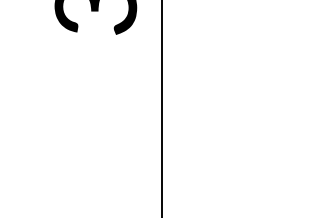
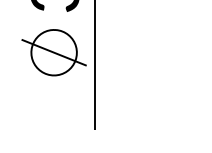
part: (93, 102) -> (53, 52), added

